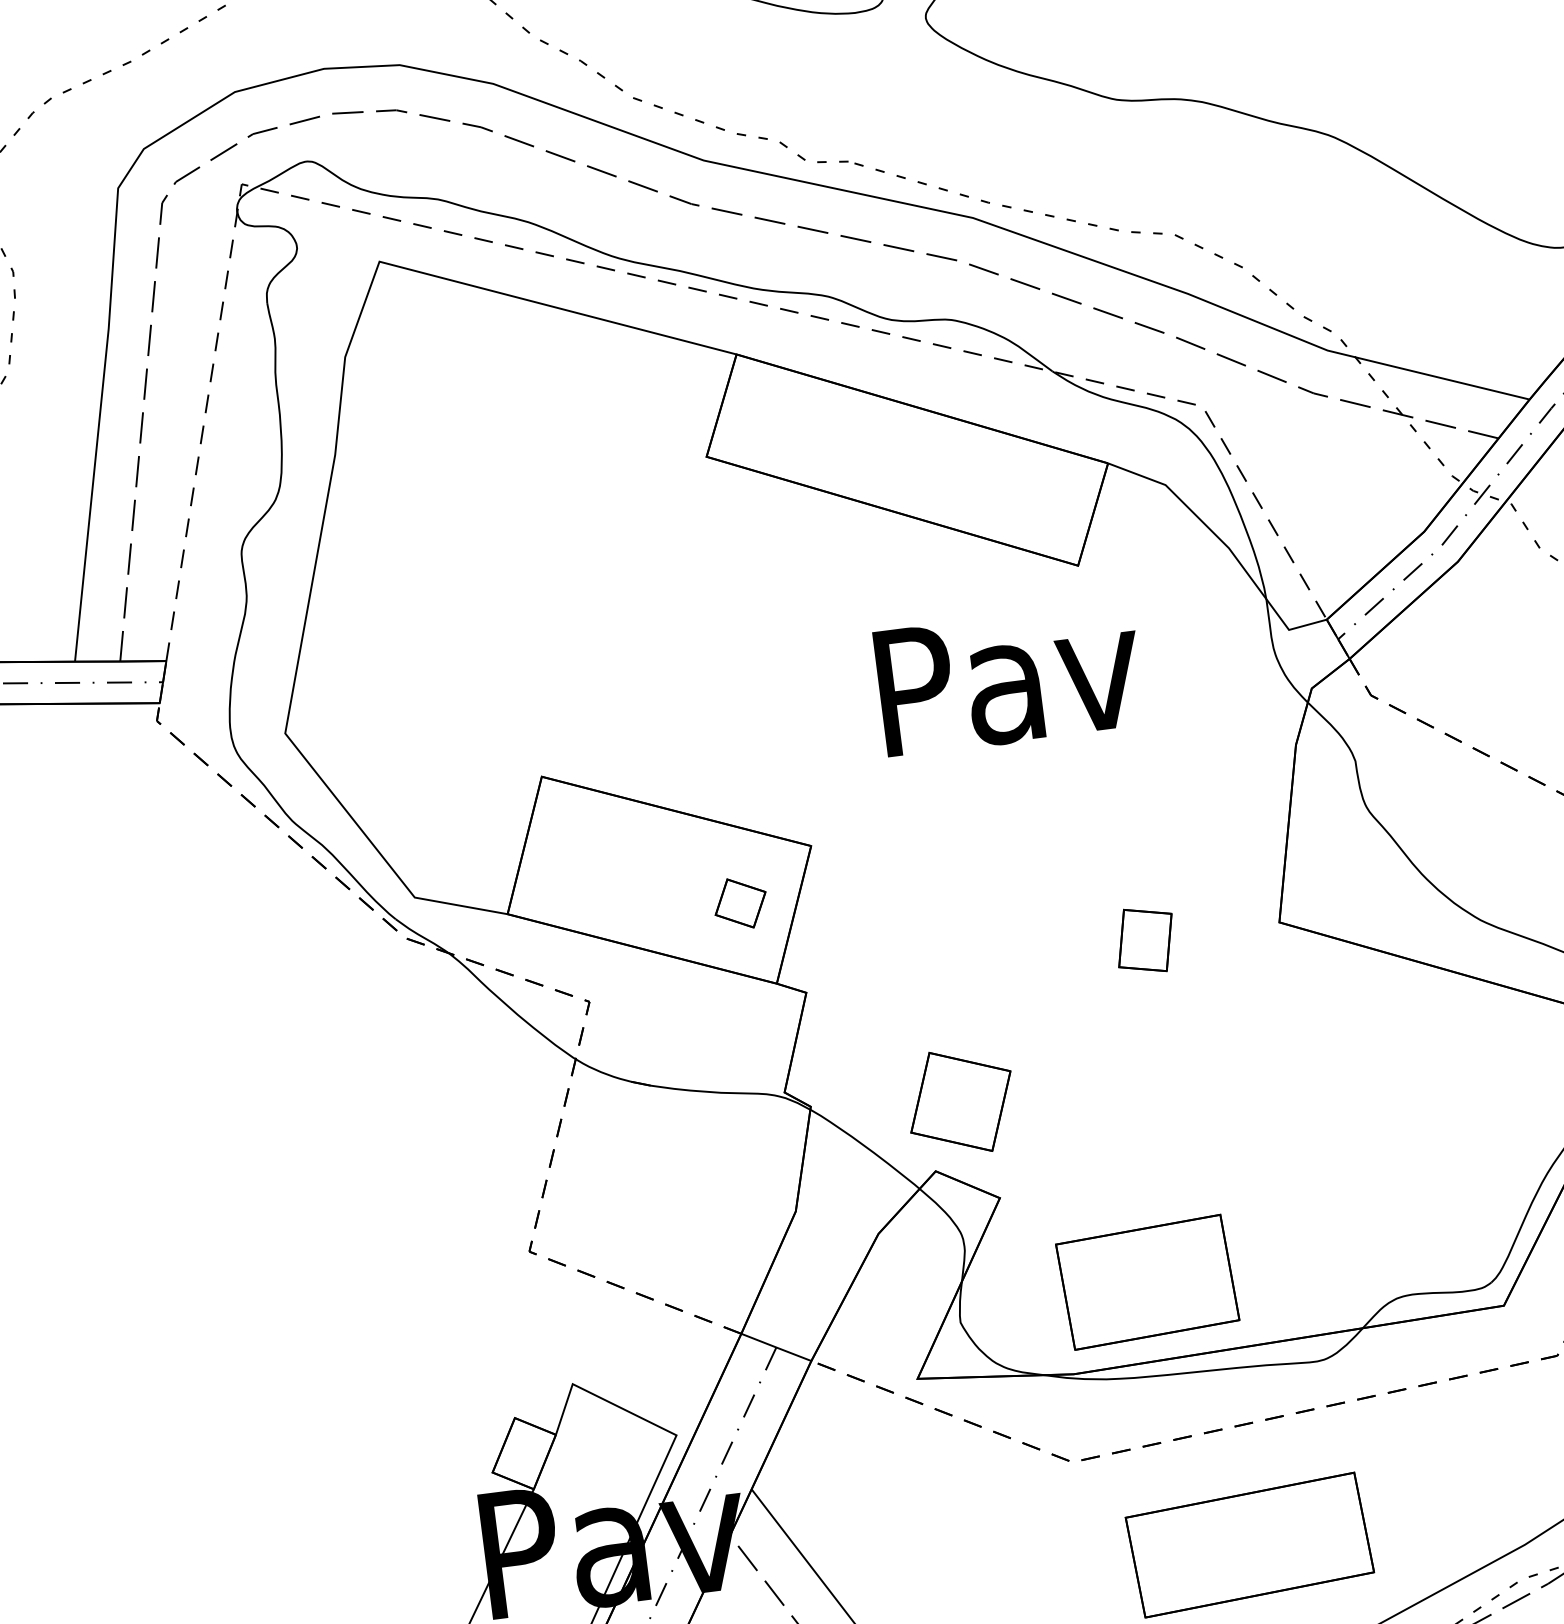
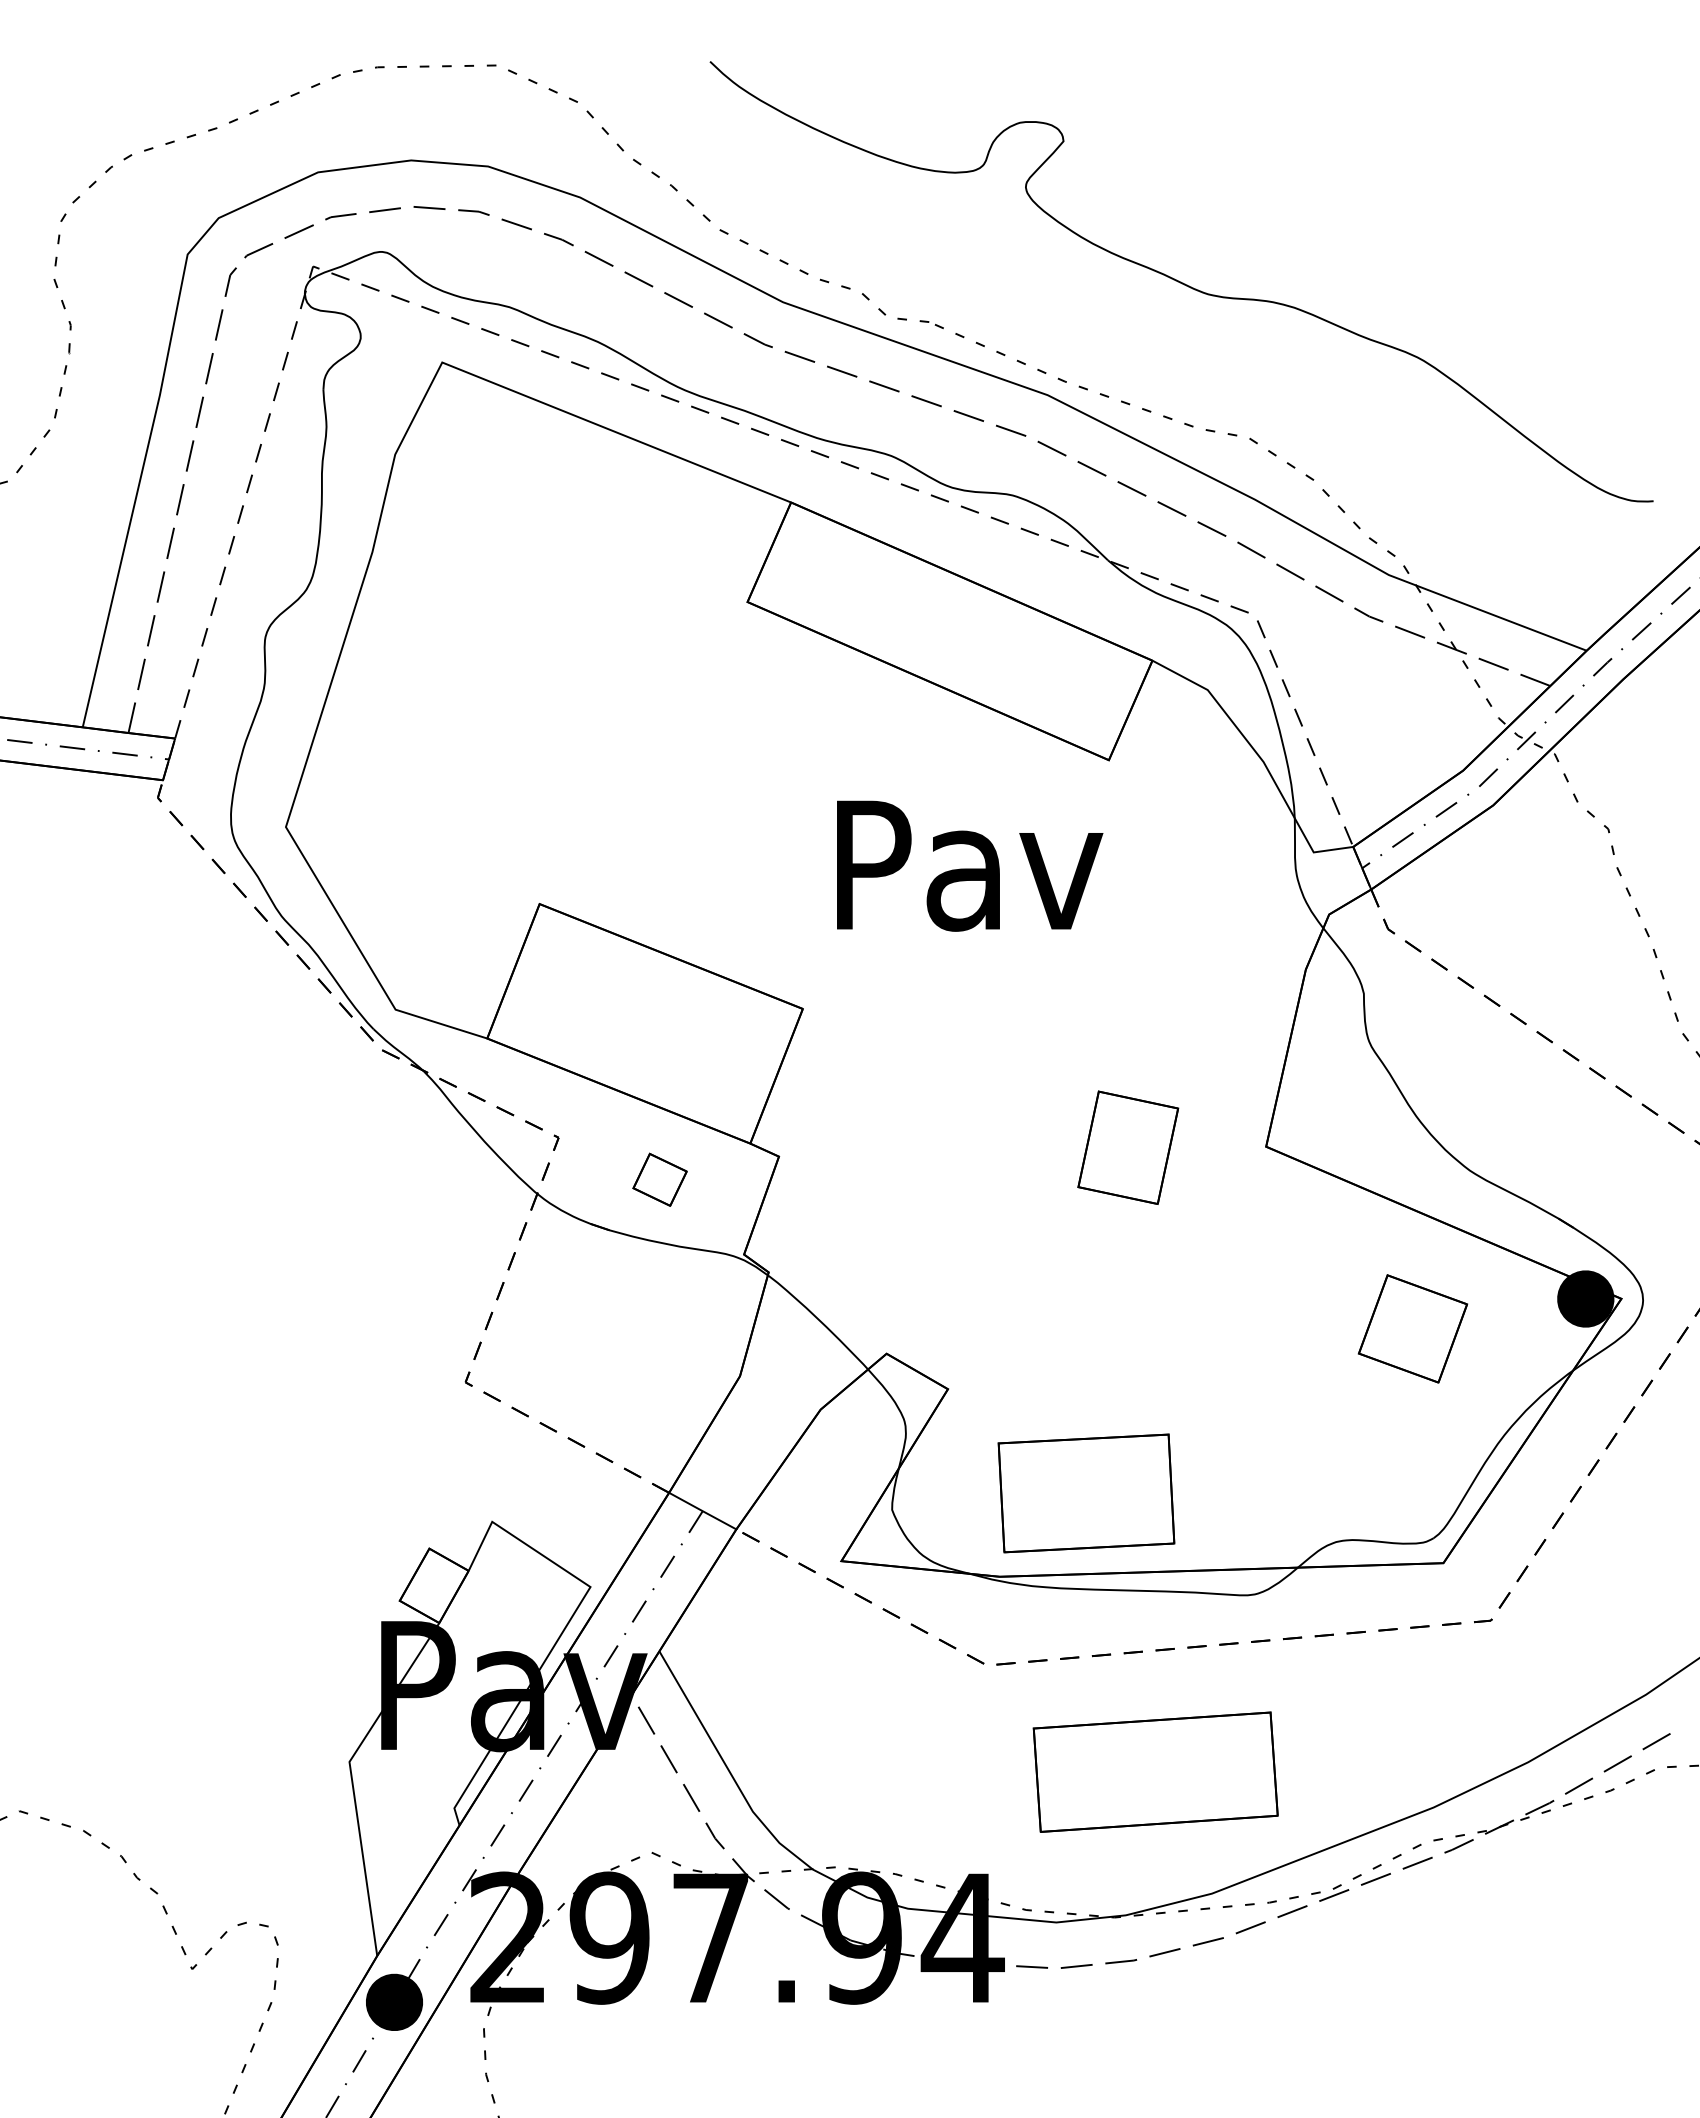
text: (1010, 678) -> (970, 865), moved
part: (739, 903) -> (659, 1179), moved
part: (1145, 940) -> (1128, 1147), size x1.67
part: (960, 1101) -> (1412, 1328), moved

